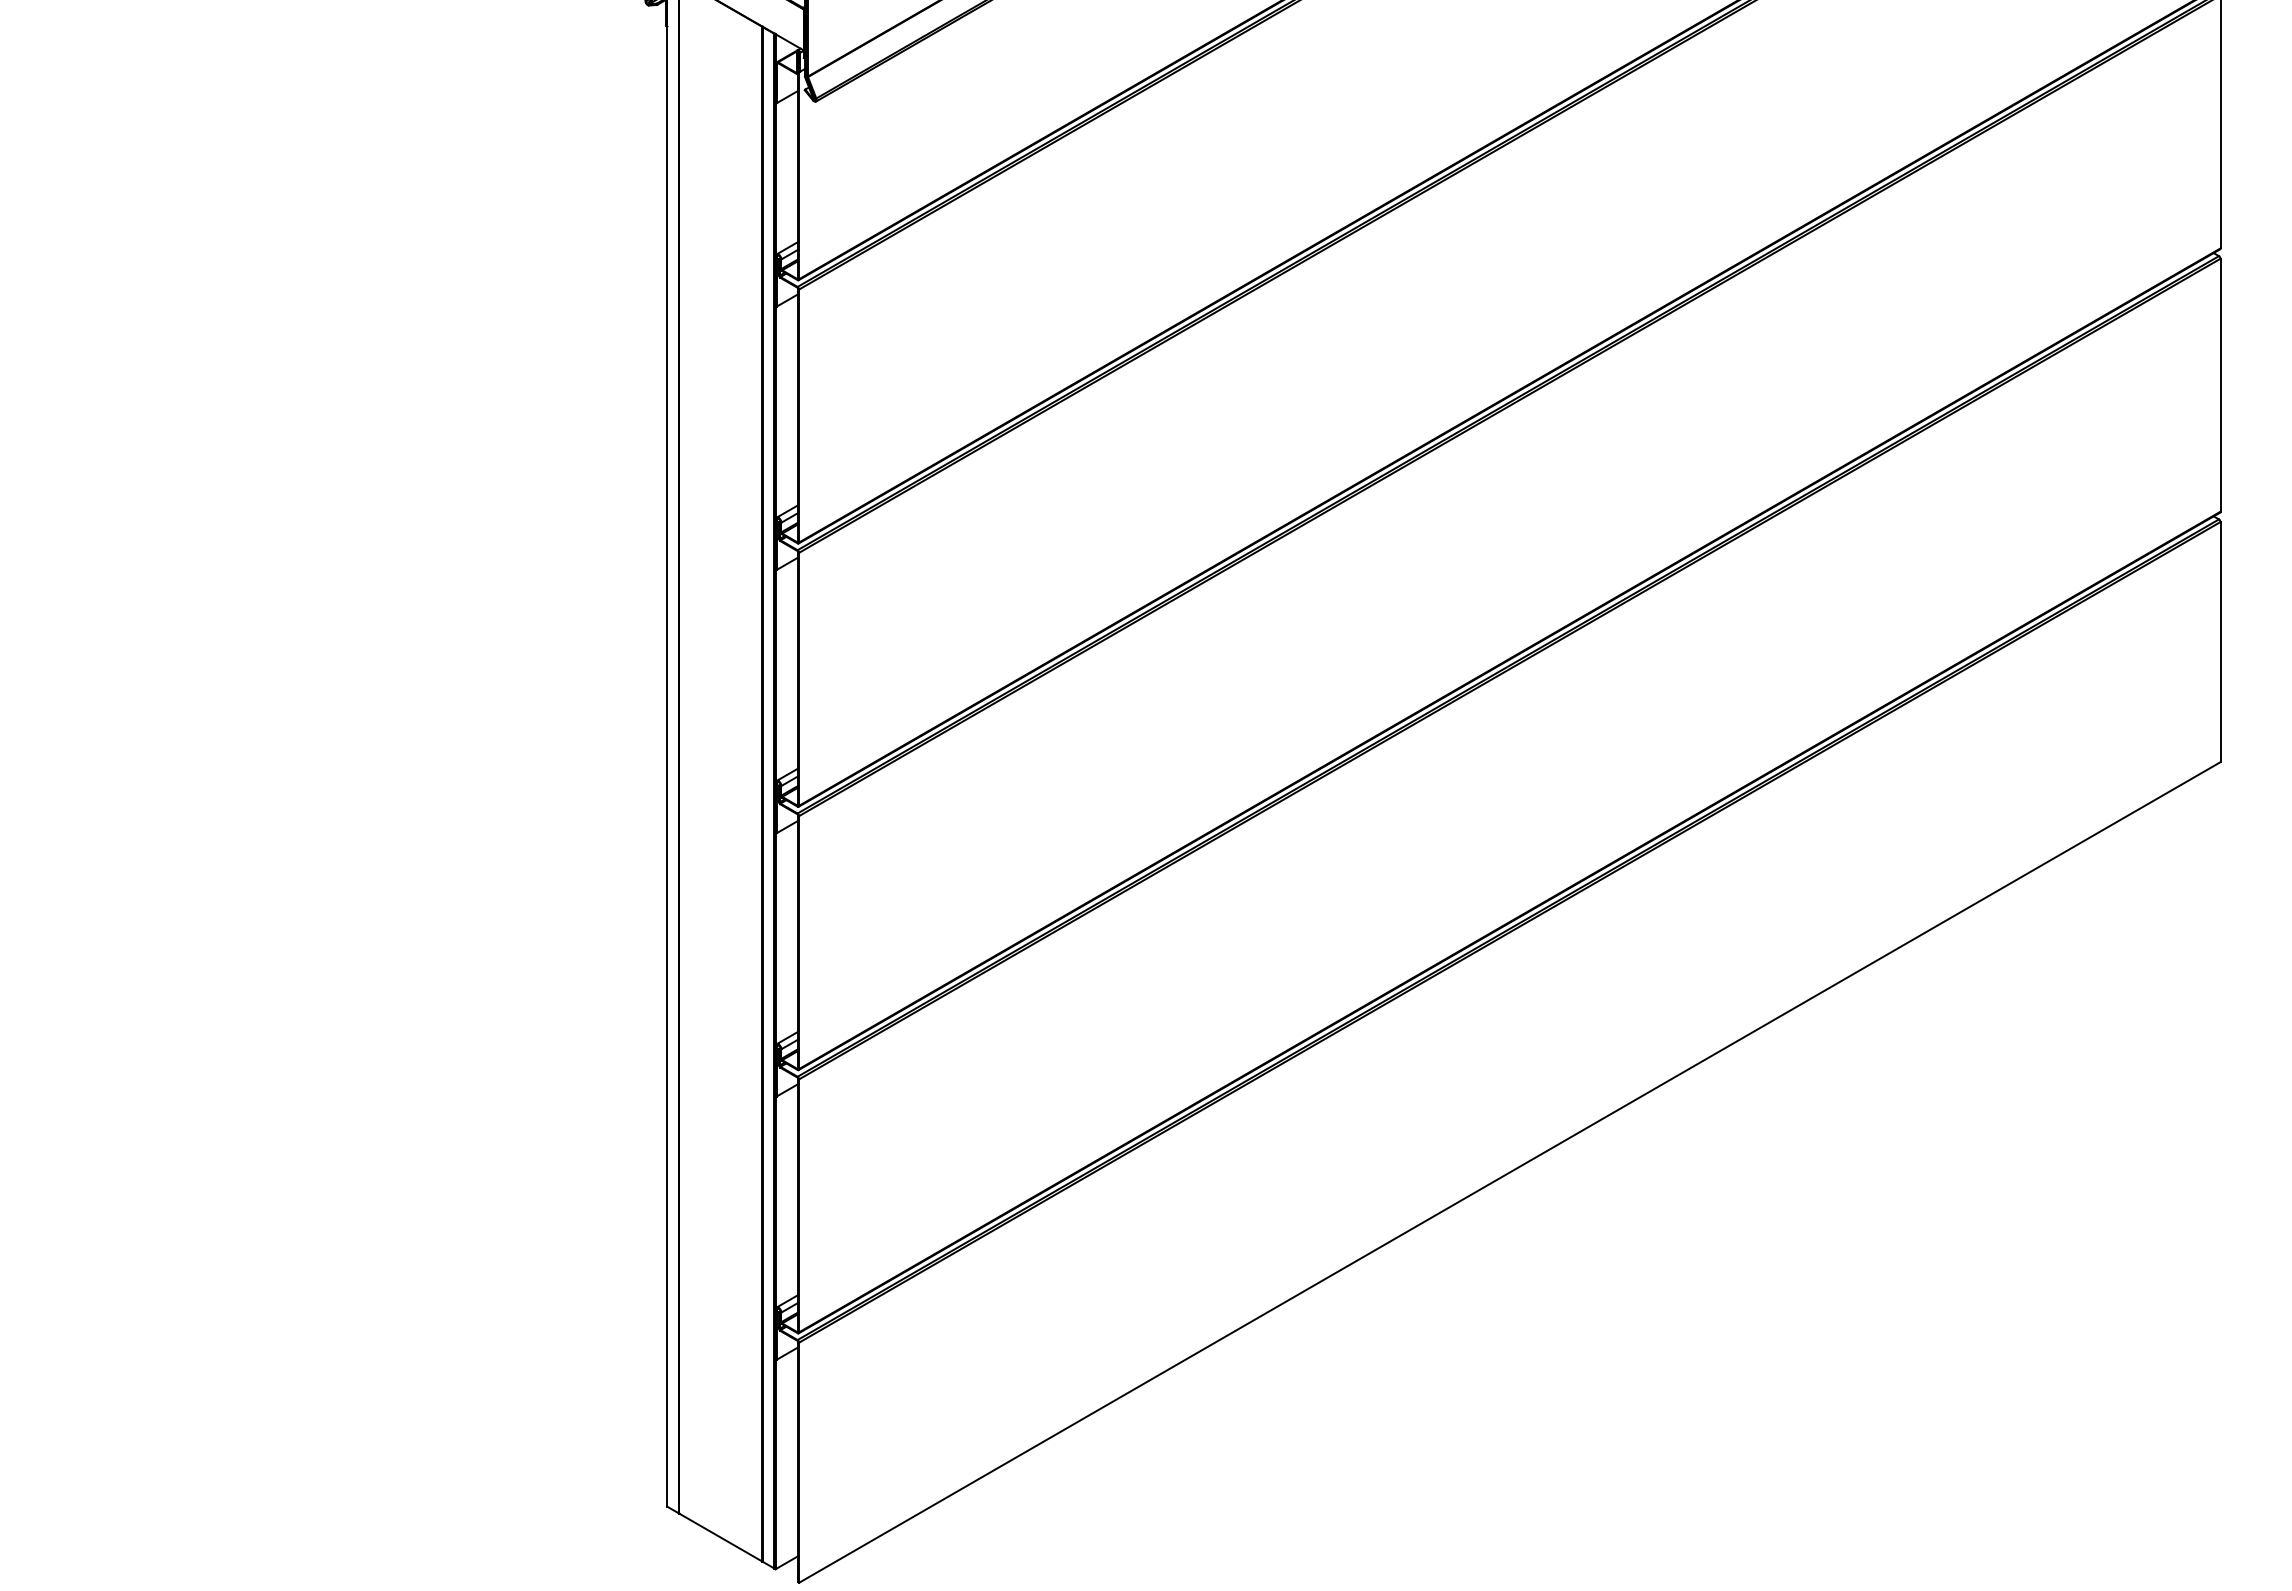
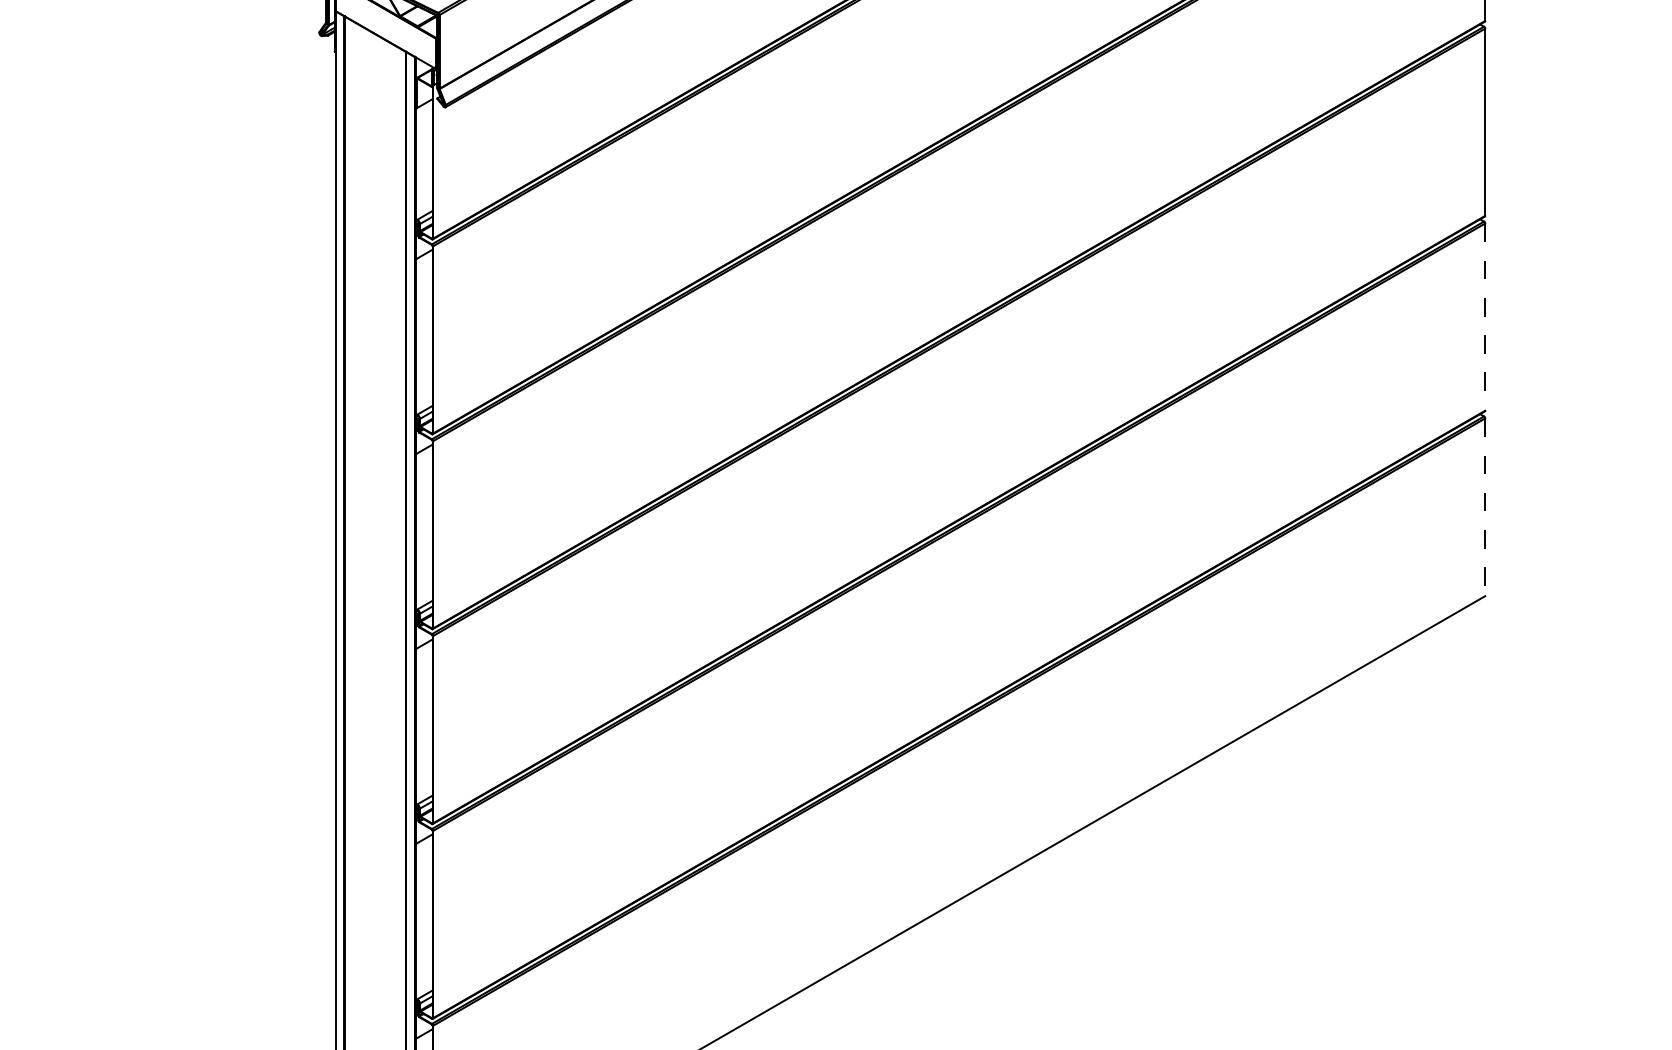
line: (2220, 385) -> (1485, 317), solid -> dashed
line: (2220, 642) -> (1485, 507), solid -> dashed

